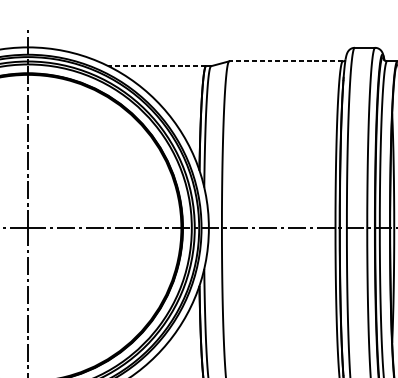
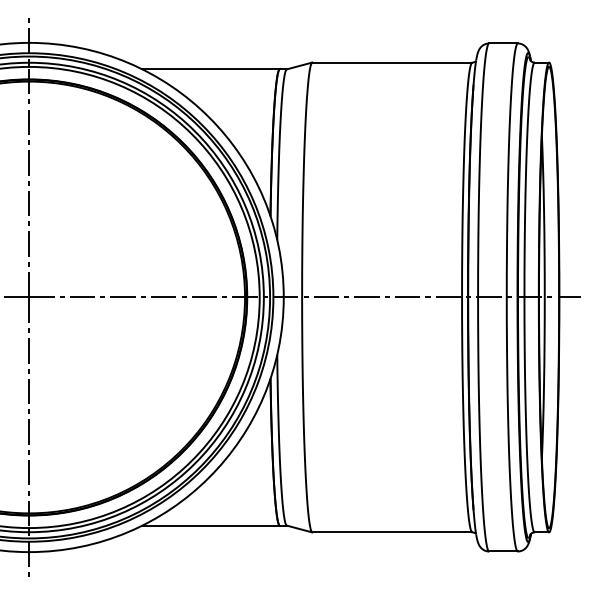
line: (286, 61) -> (392, 62), dashed -> solid
line: (157, 66) -> (211, 69), dashed -> solid

